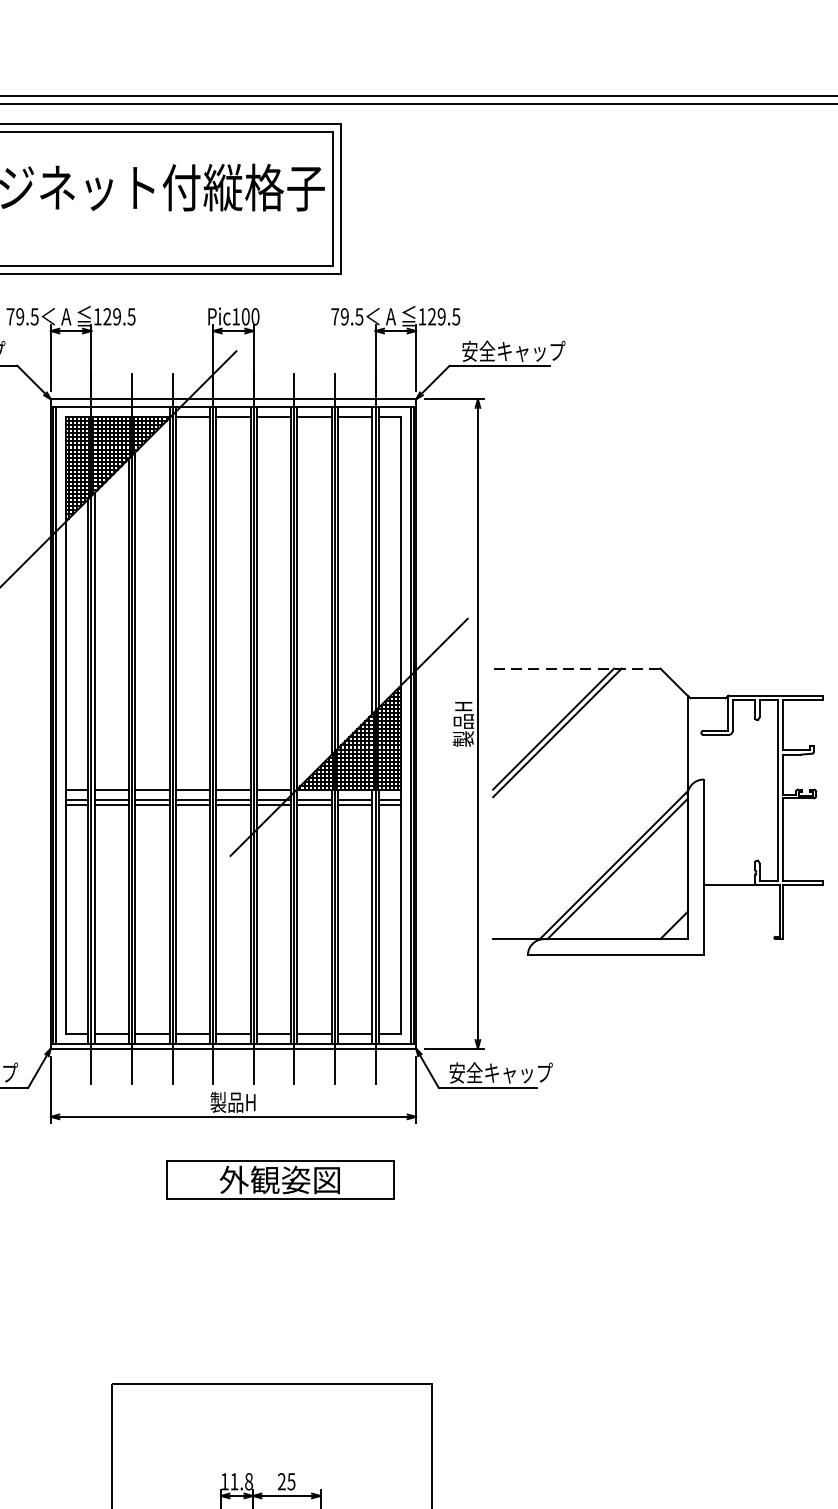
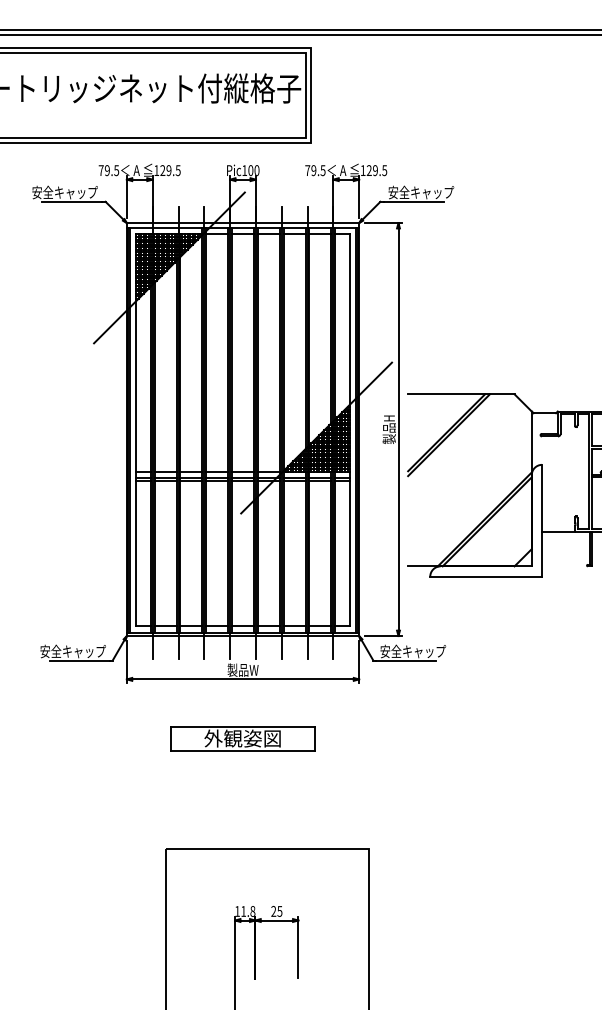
line: (575, 668) -> (460, 394), dashed -> solid
text: (232, 1101) -> (242, 669), 製品H -> 製品W
part: (279, 1179) -> (242, 738), moved

